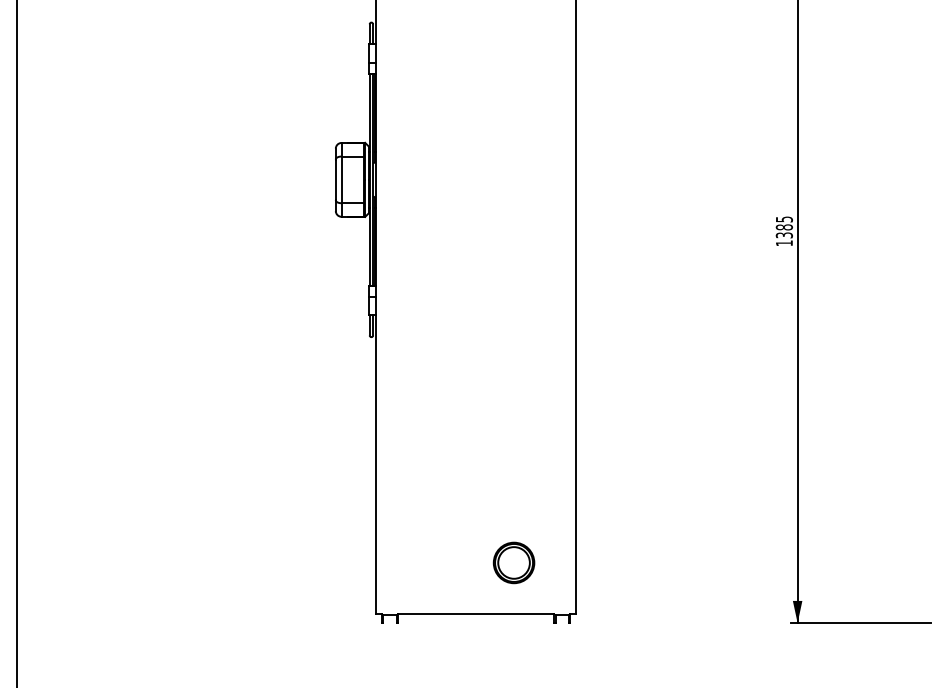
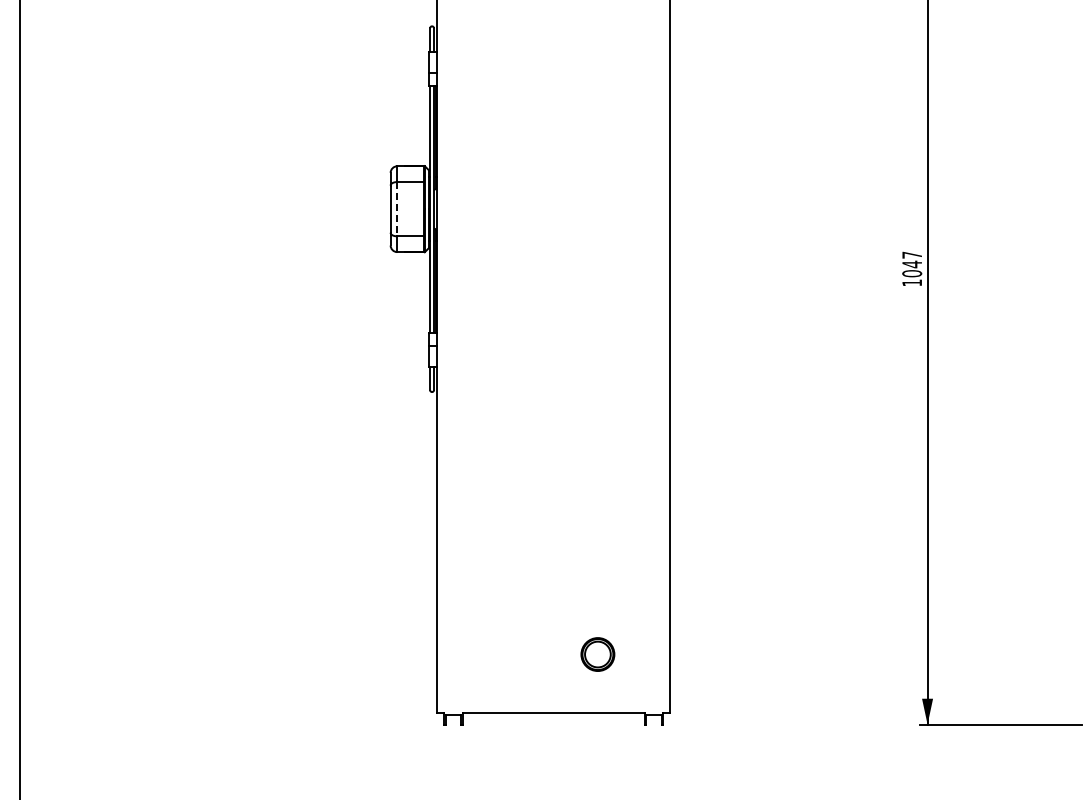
line: (341, 180) -> (397, 209), solid -> dashed
text: (784, 227) -> (912, 264), 1385 -> 1047
part: (513, 562) -> (597, 654), size x0.7

